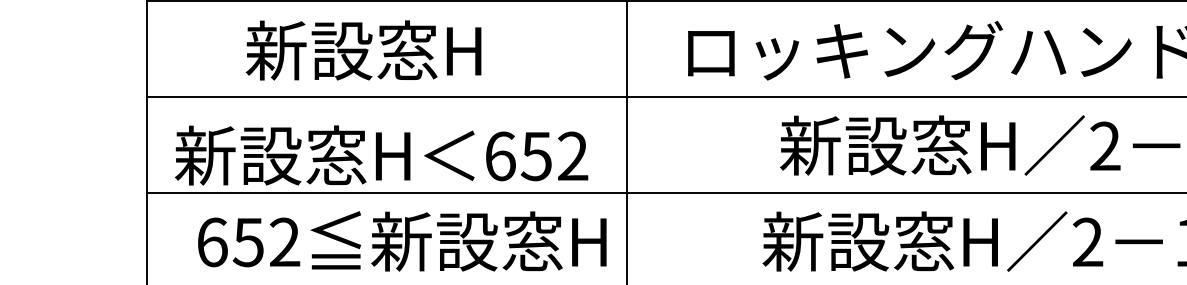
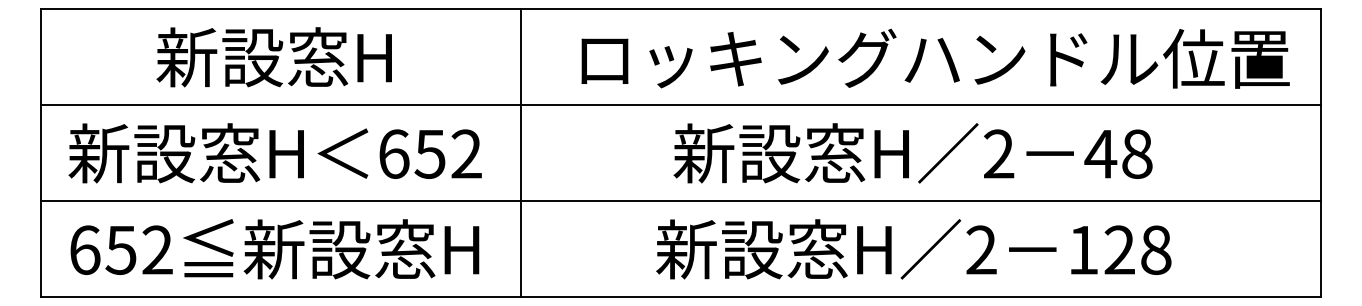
text: (362, 50) -> (273, 57), moved
text: (380, 155) -> (274, 153), moved
text: (401, 241) -> (274, 249), moved

